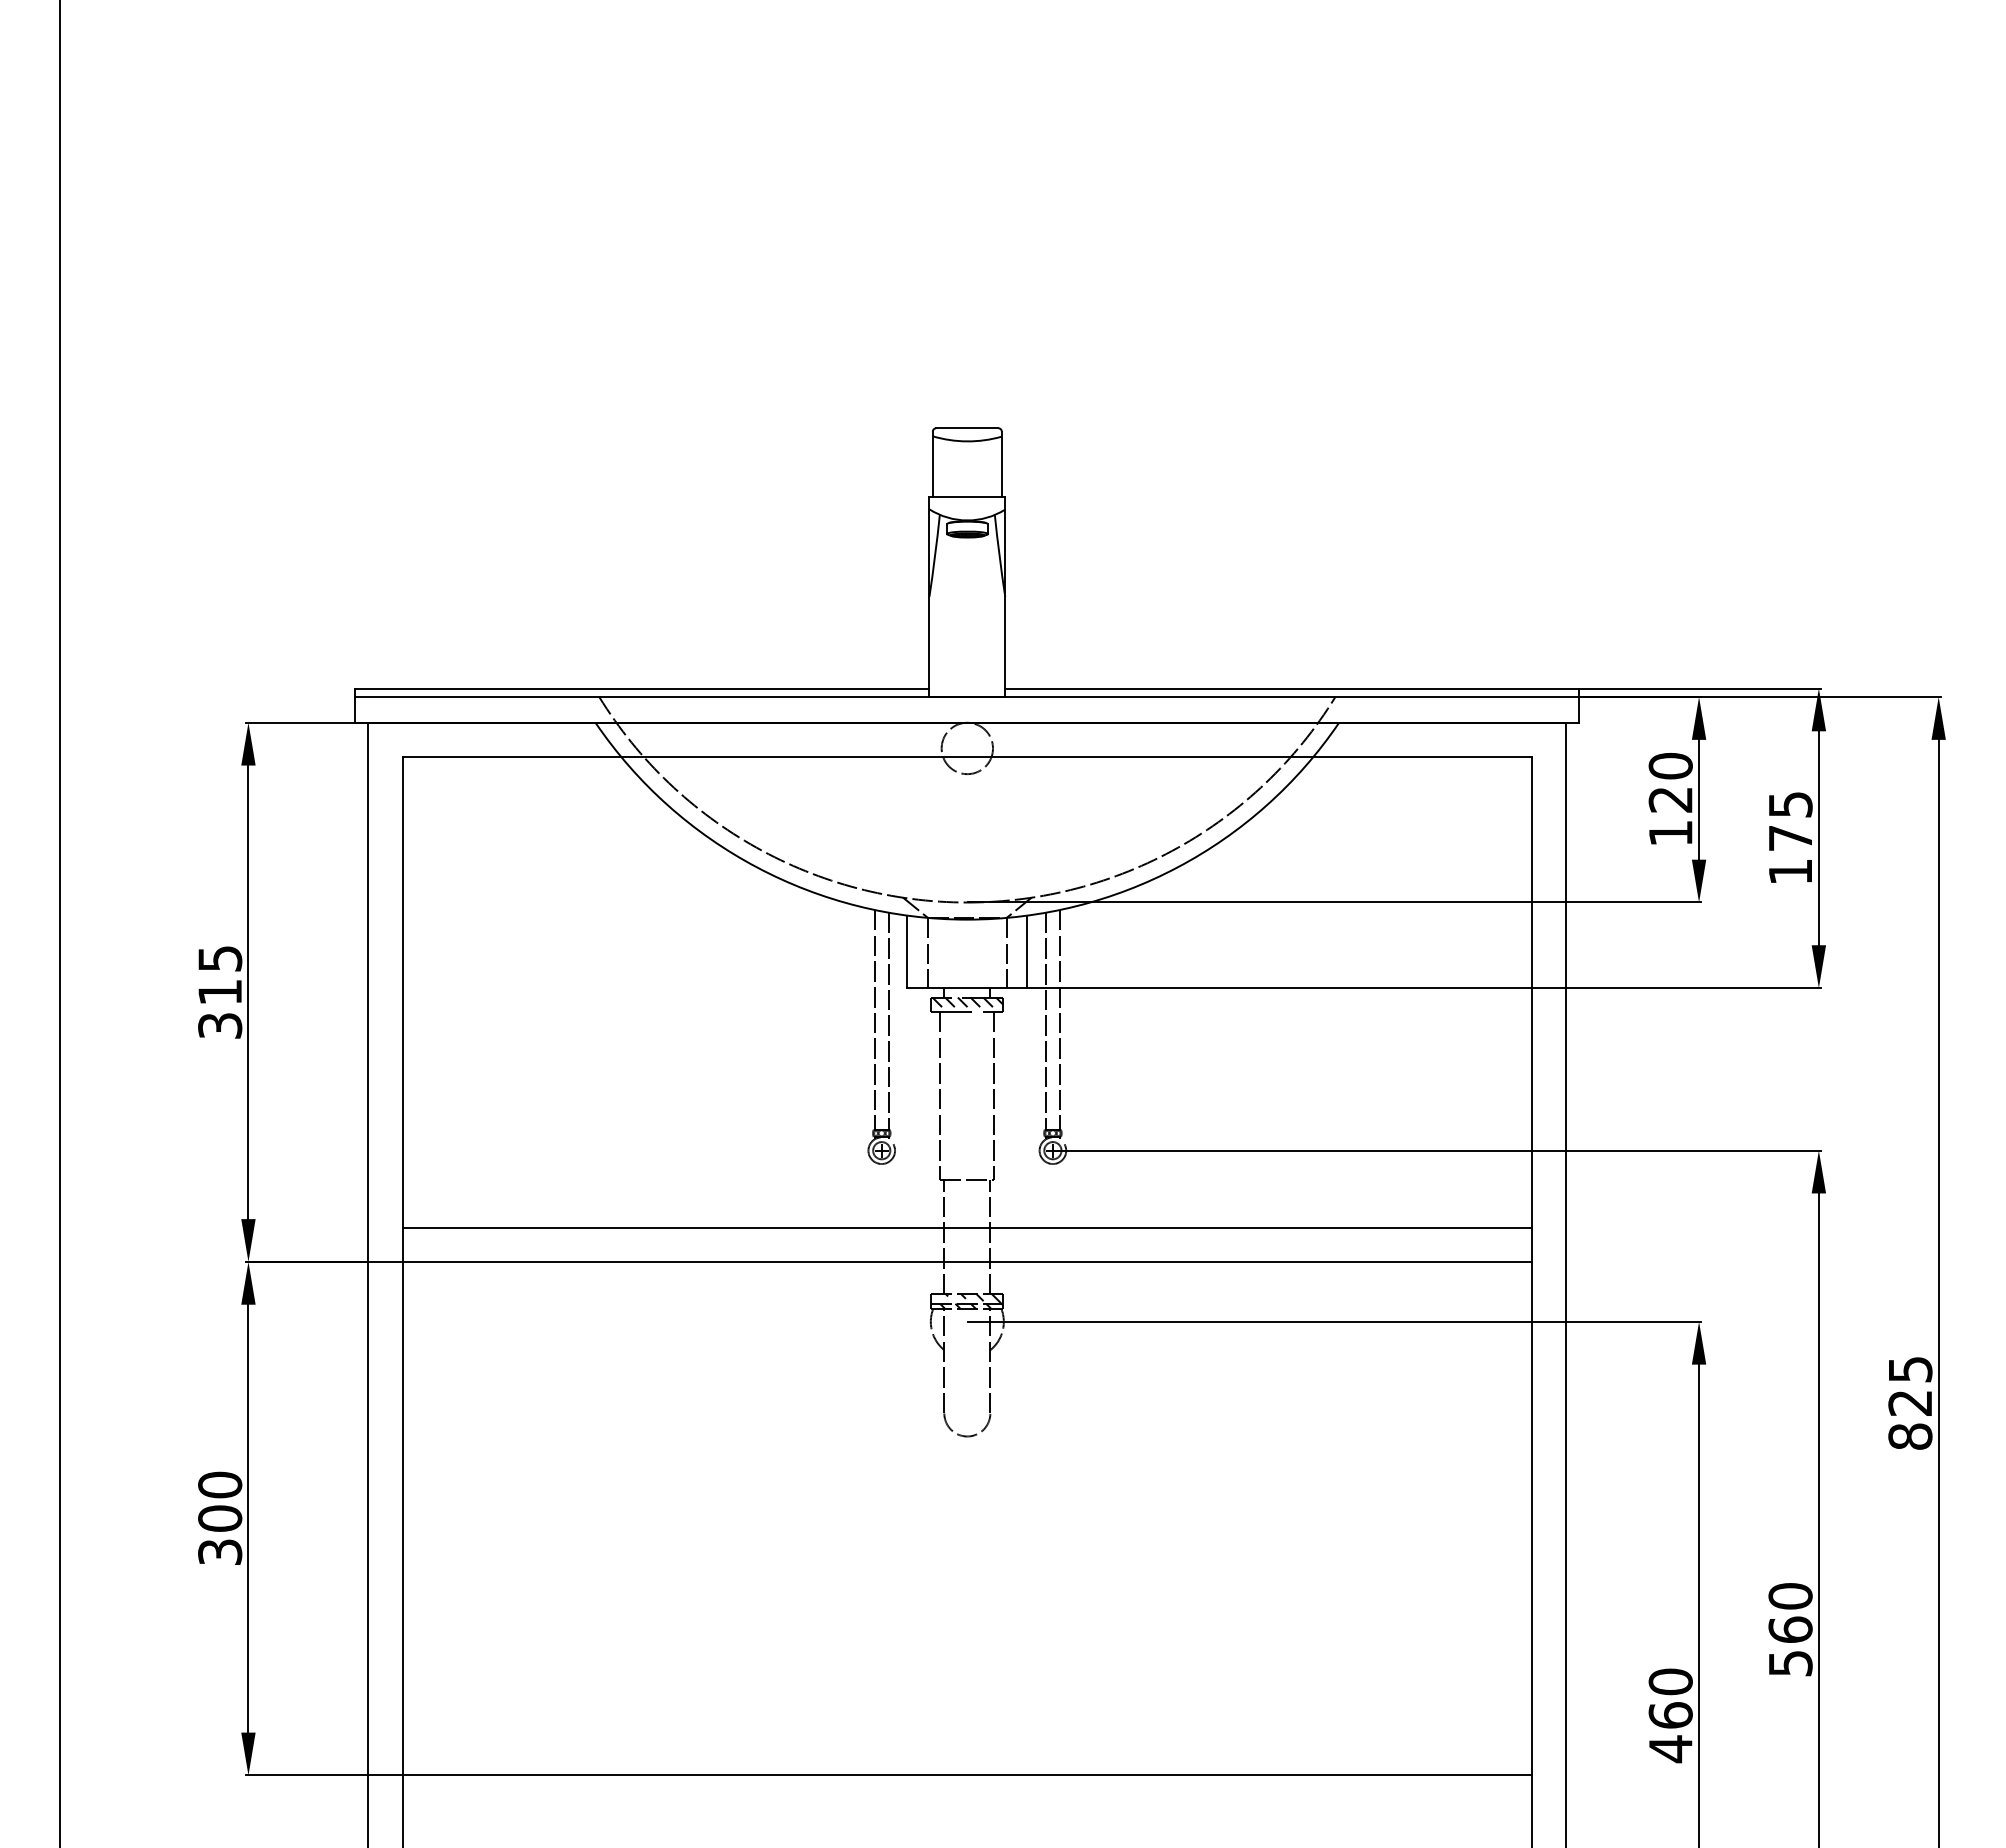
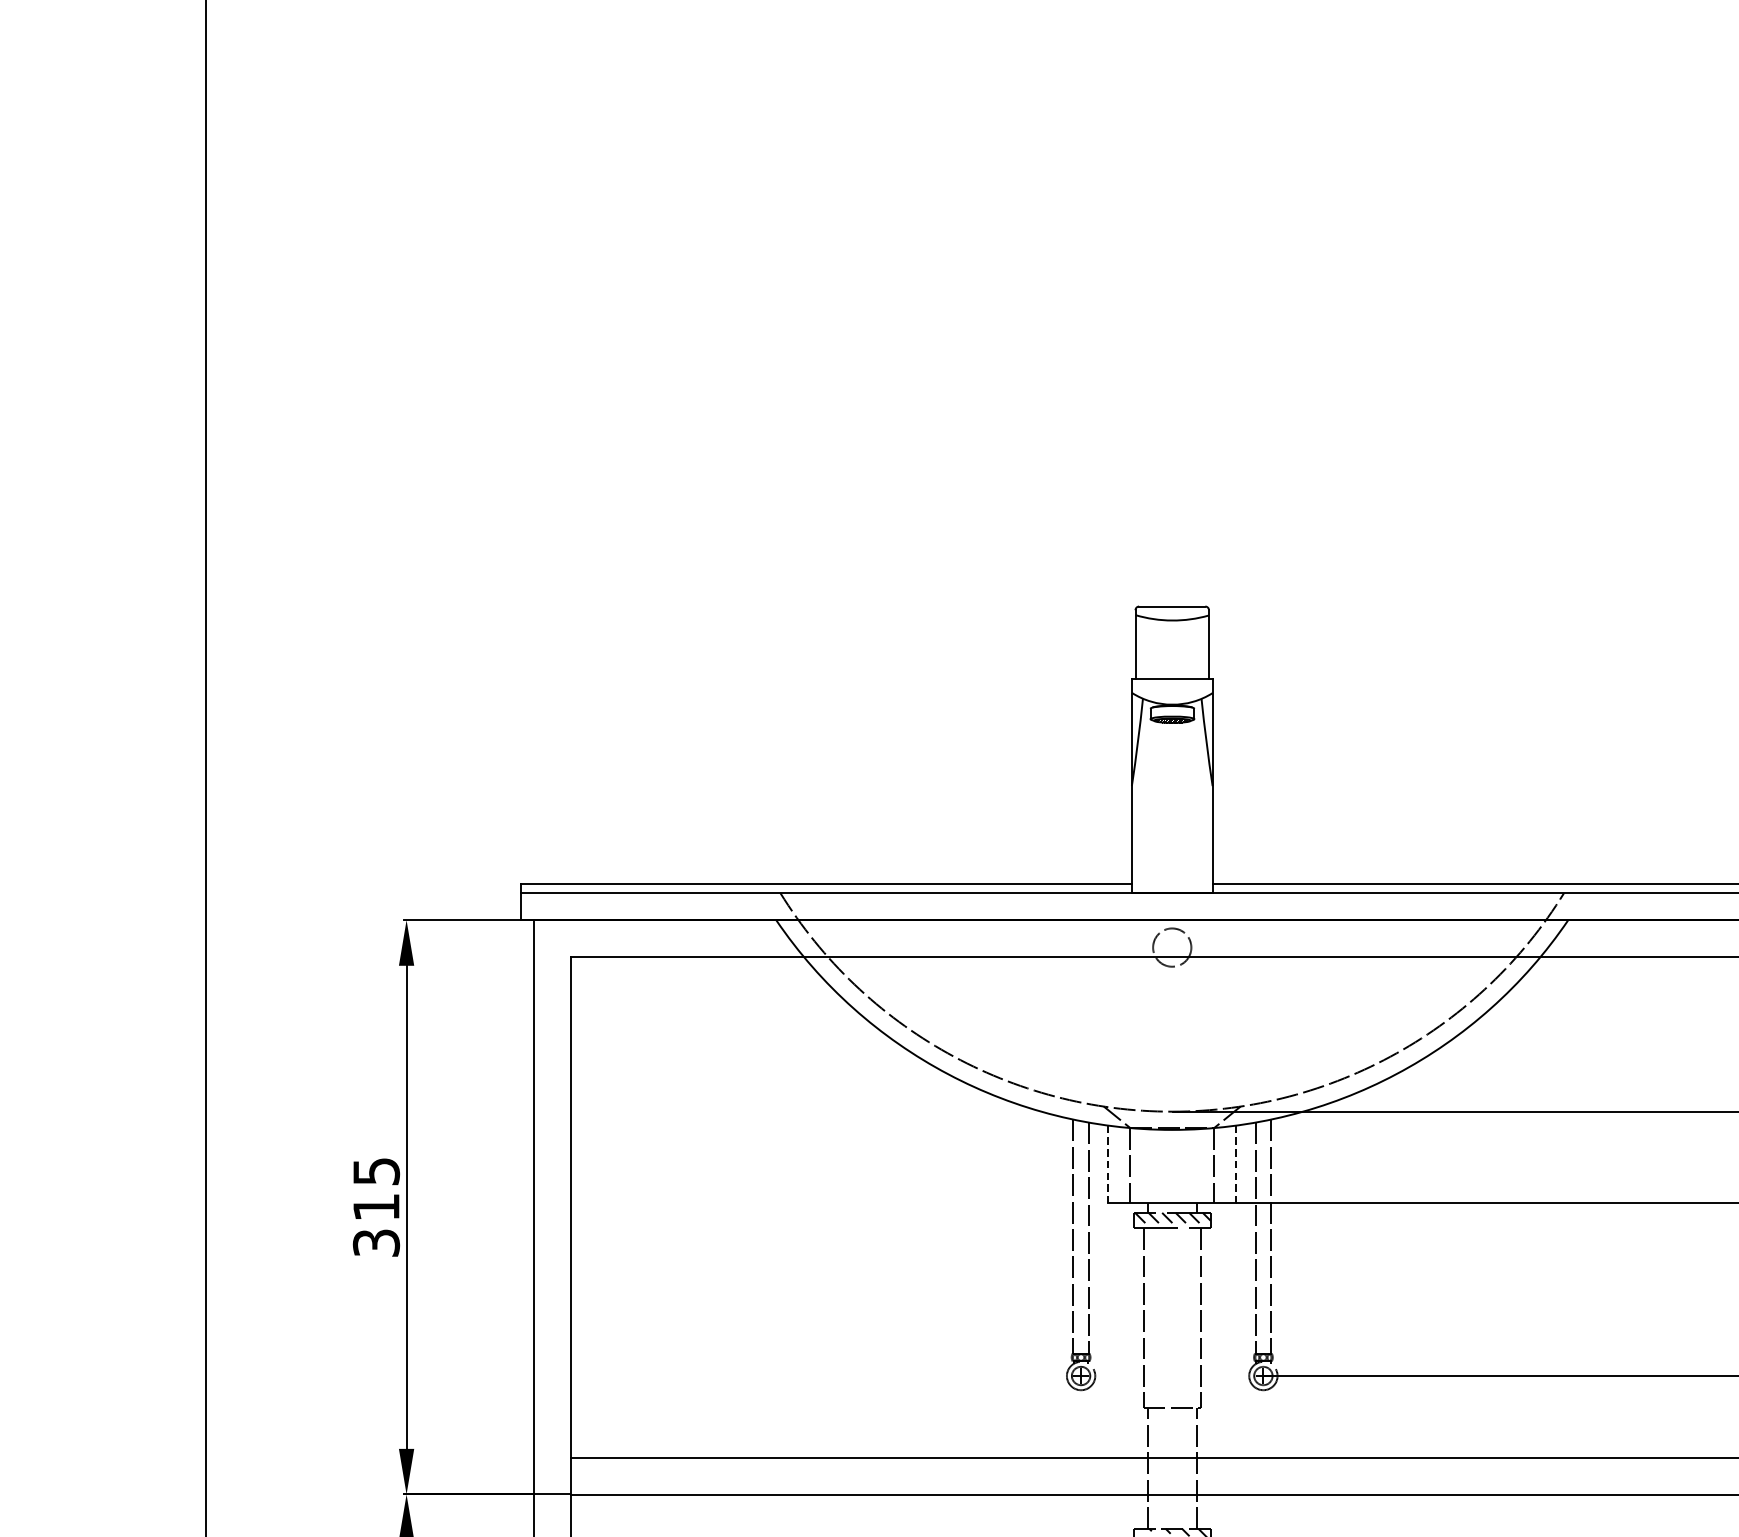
circle: (967, 748) -> (1172, 947), size x0.7
line: (907, 952) -> (1108, 1164), solid -> dashed
line: (1027, 952) -> (1236, 1164), solid -> dashed

